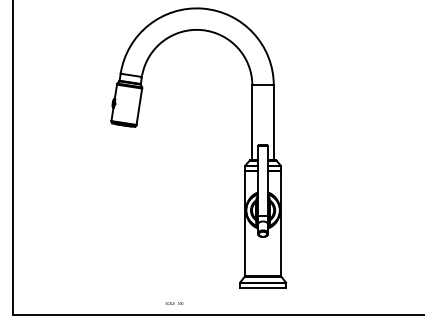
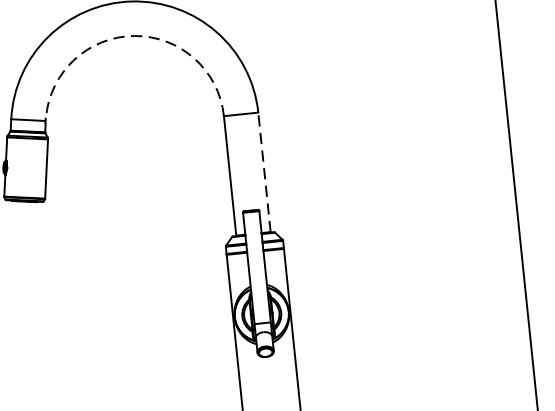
arc: (202, 30) -> (135, 36), solid -> dashed
line: (273, 122) -> (263, 172), solid -> dashed

